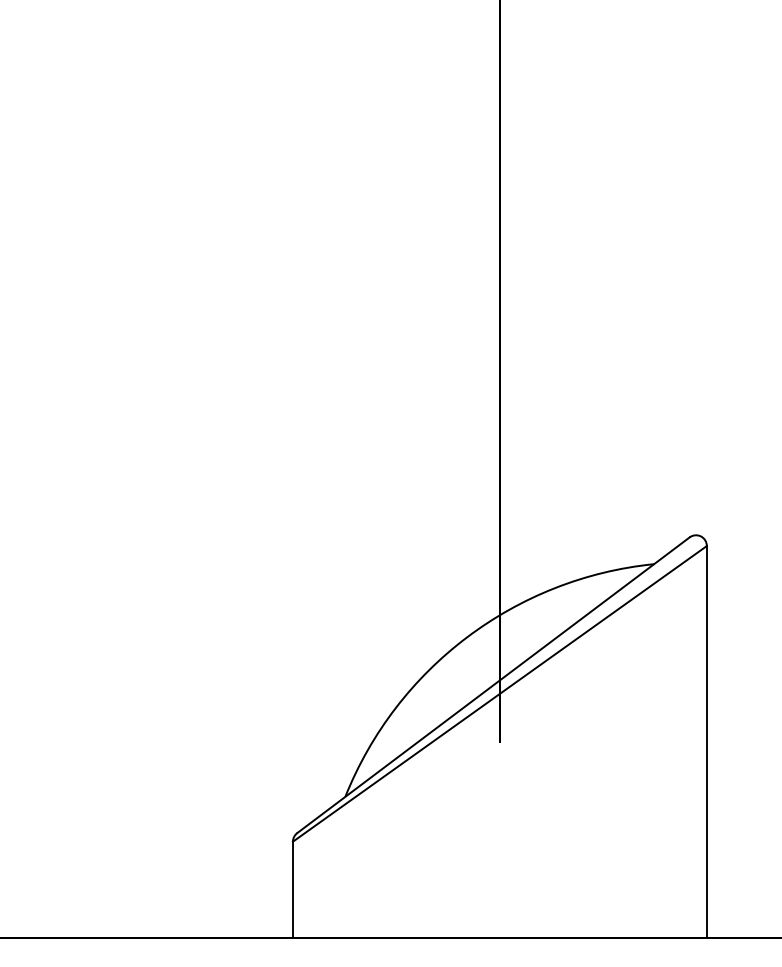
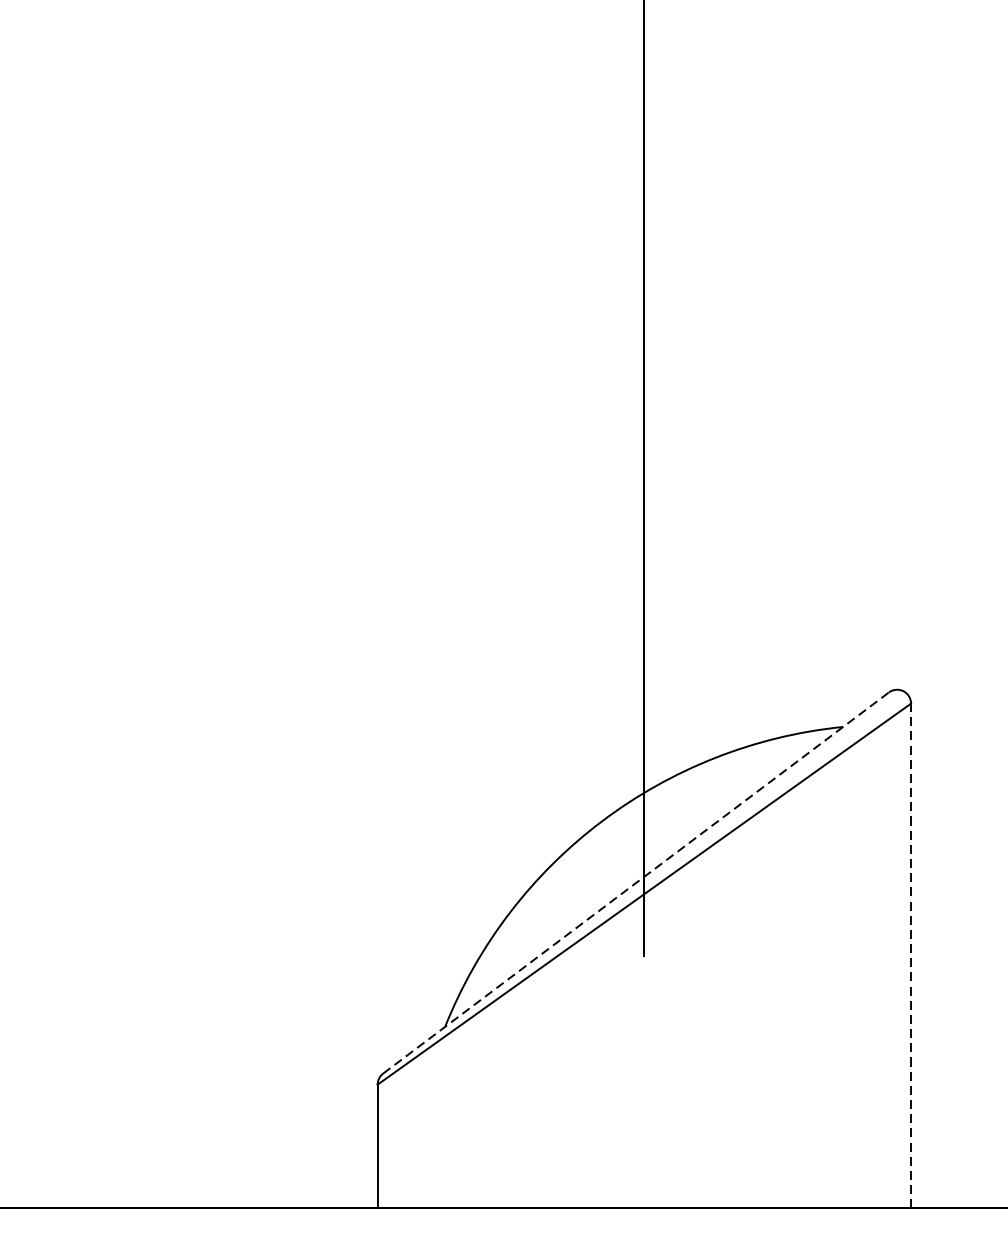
line: (493, 685) -> (636, 883), solid -> dashed
line: (706, 741) -> (910, 955), solid -> dashed

